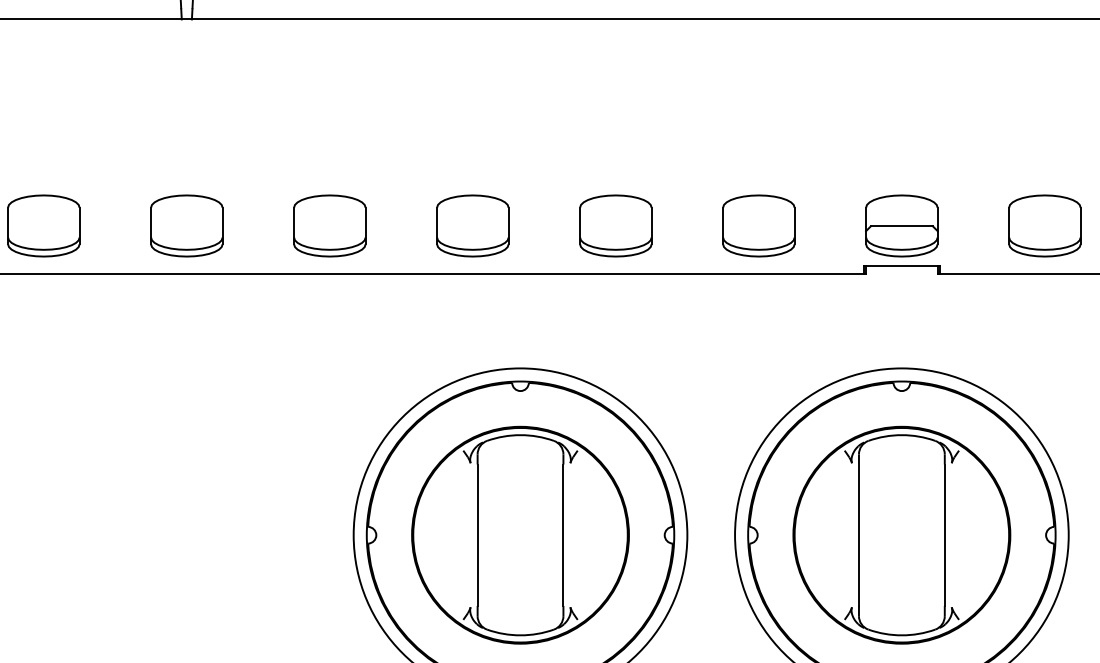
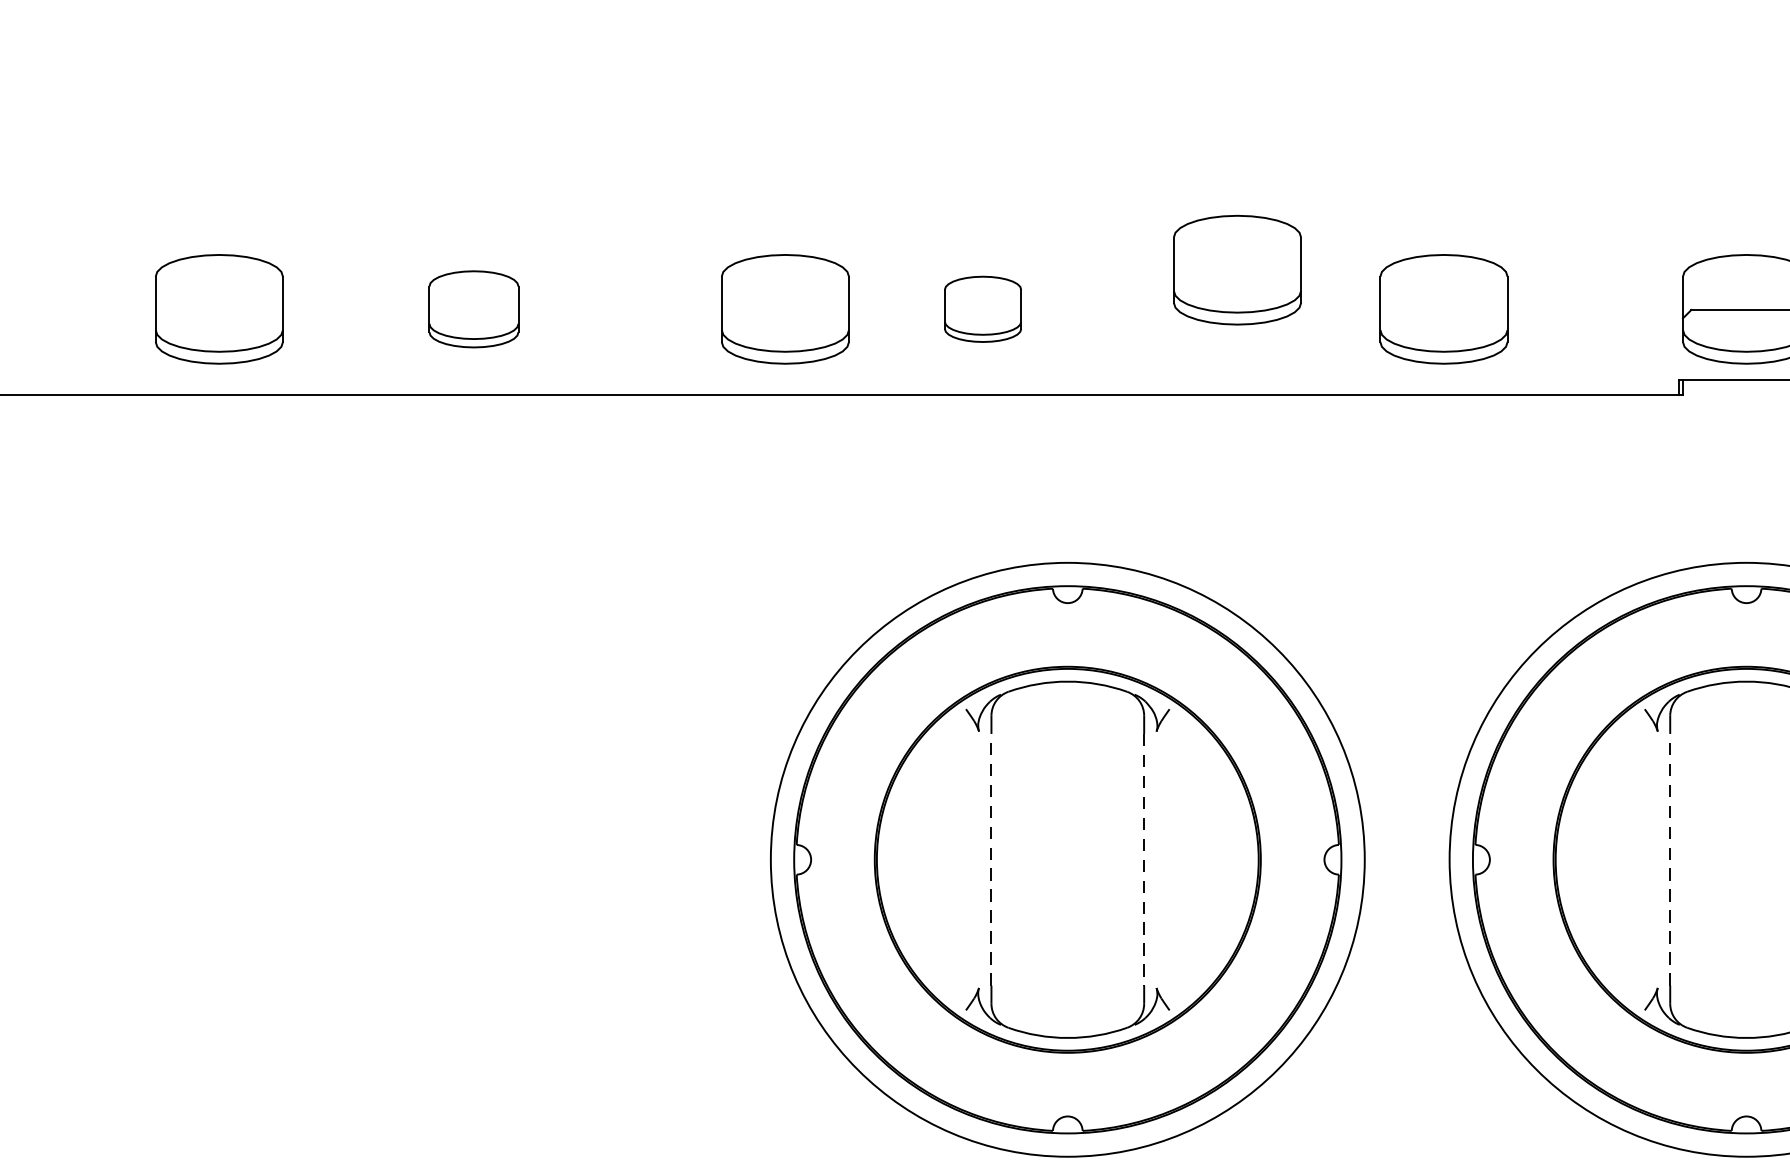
part: (186, 225) -> (473, 308), size x0.7
part: (329, 225) -> (784, 308), moved
part: (472, 225) -> (982, 308), size x0.6
part: (615, 225) -> (1236, 269), moved
part: (758, 225) -> (1443, 308), moved
line: (477, 535) -> (991, 860), solid -> dashed
line: (563, 535) -> (1144, 860), solid -> dashed
line: (858, 535) -> (1669, 860), solid -> dashed

